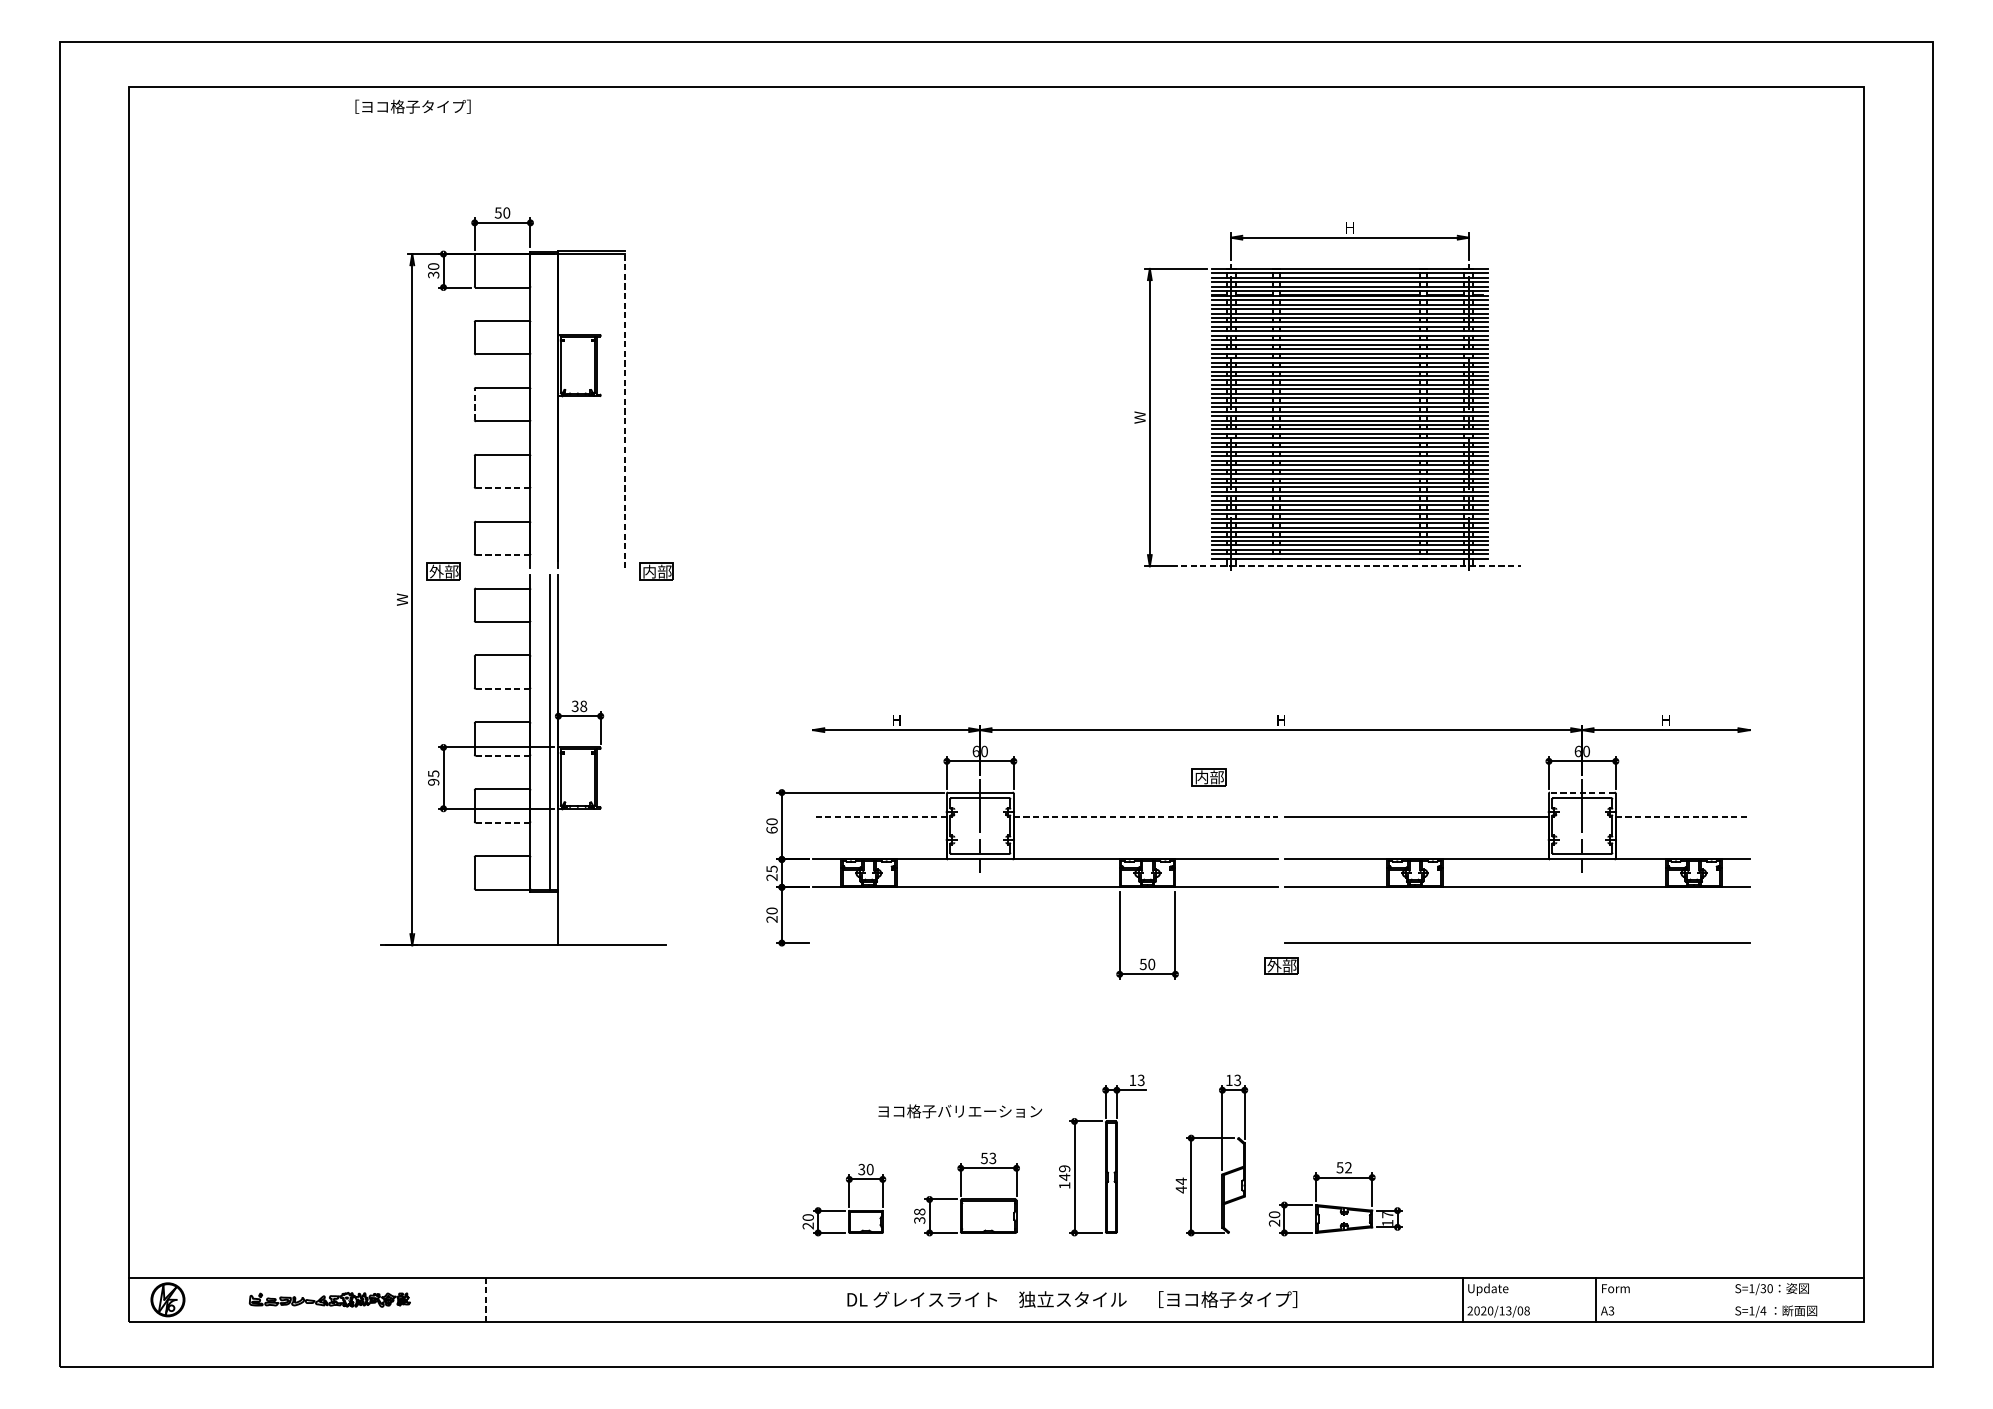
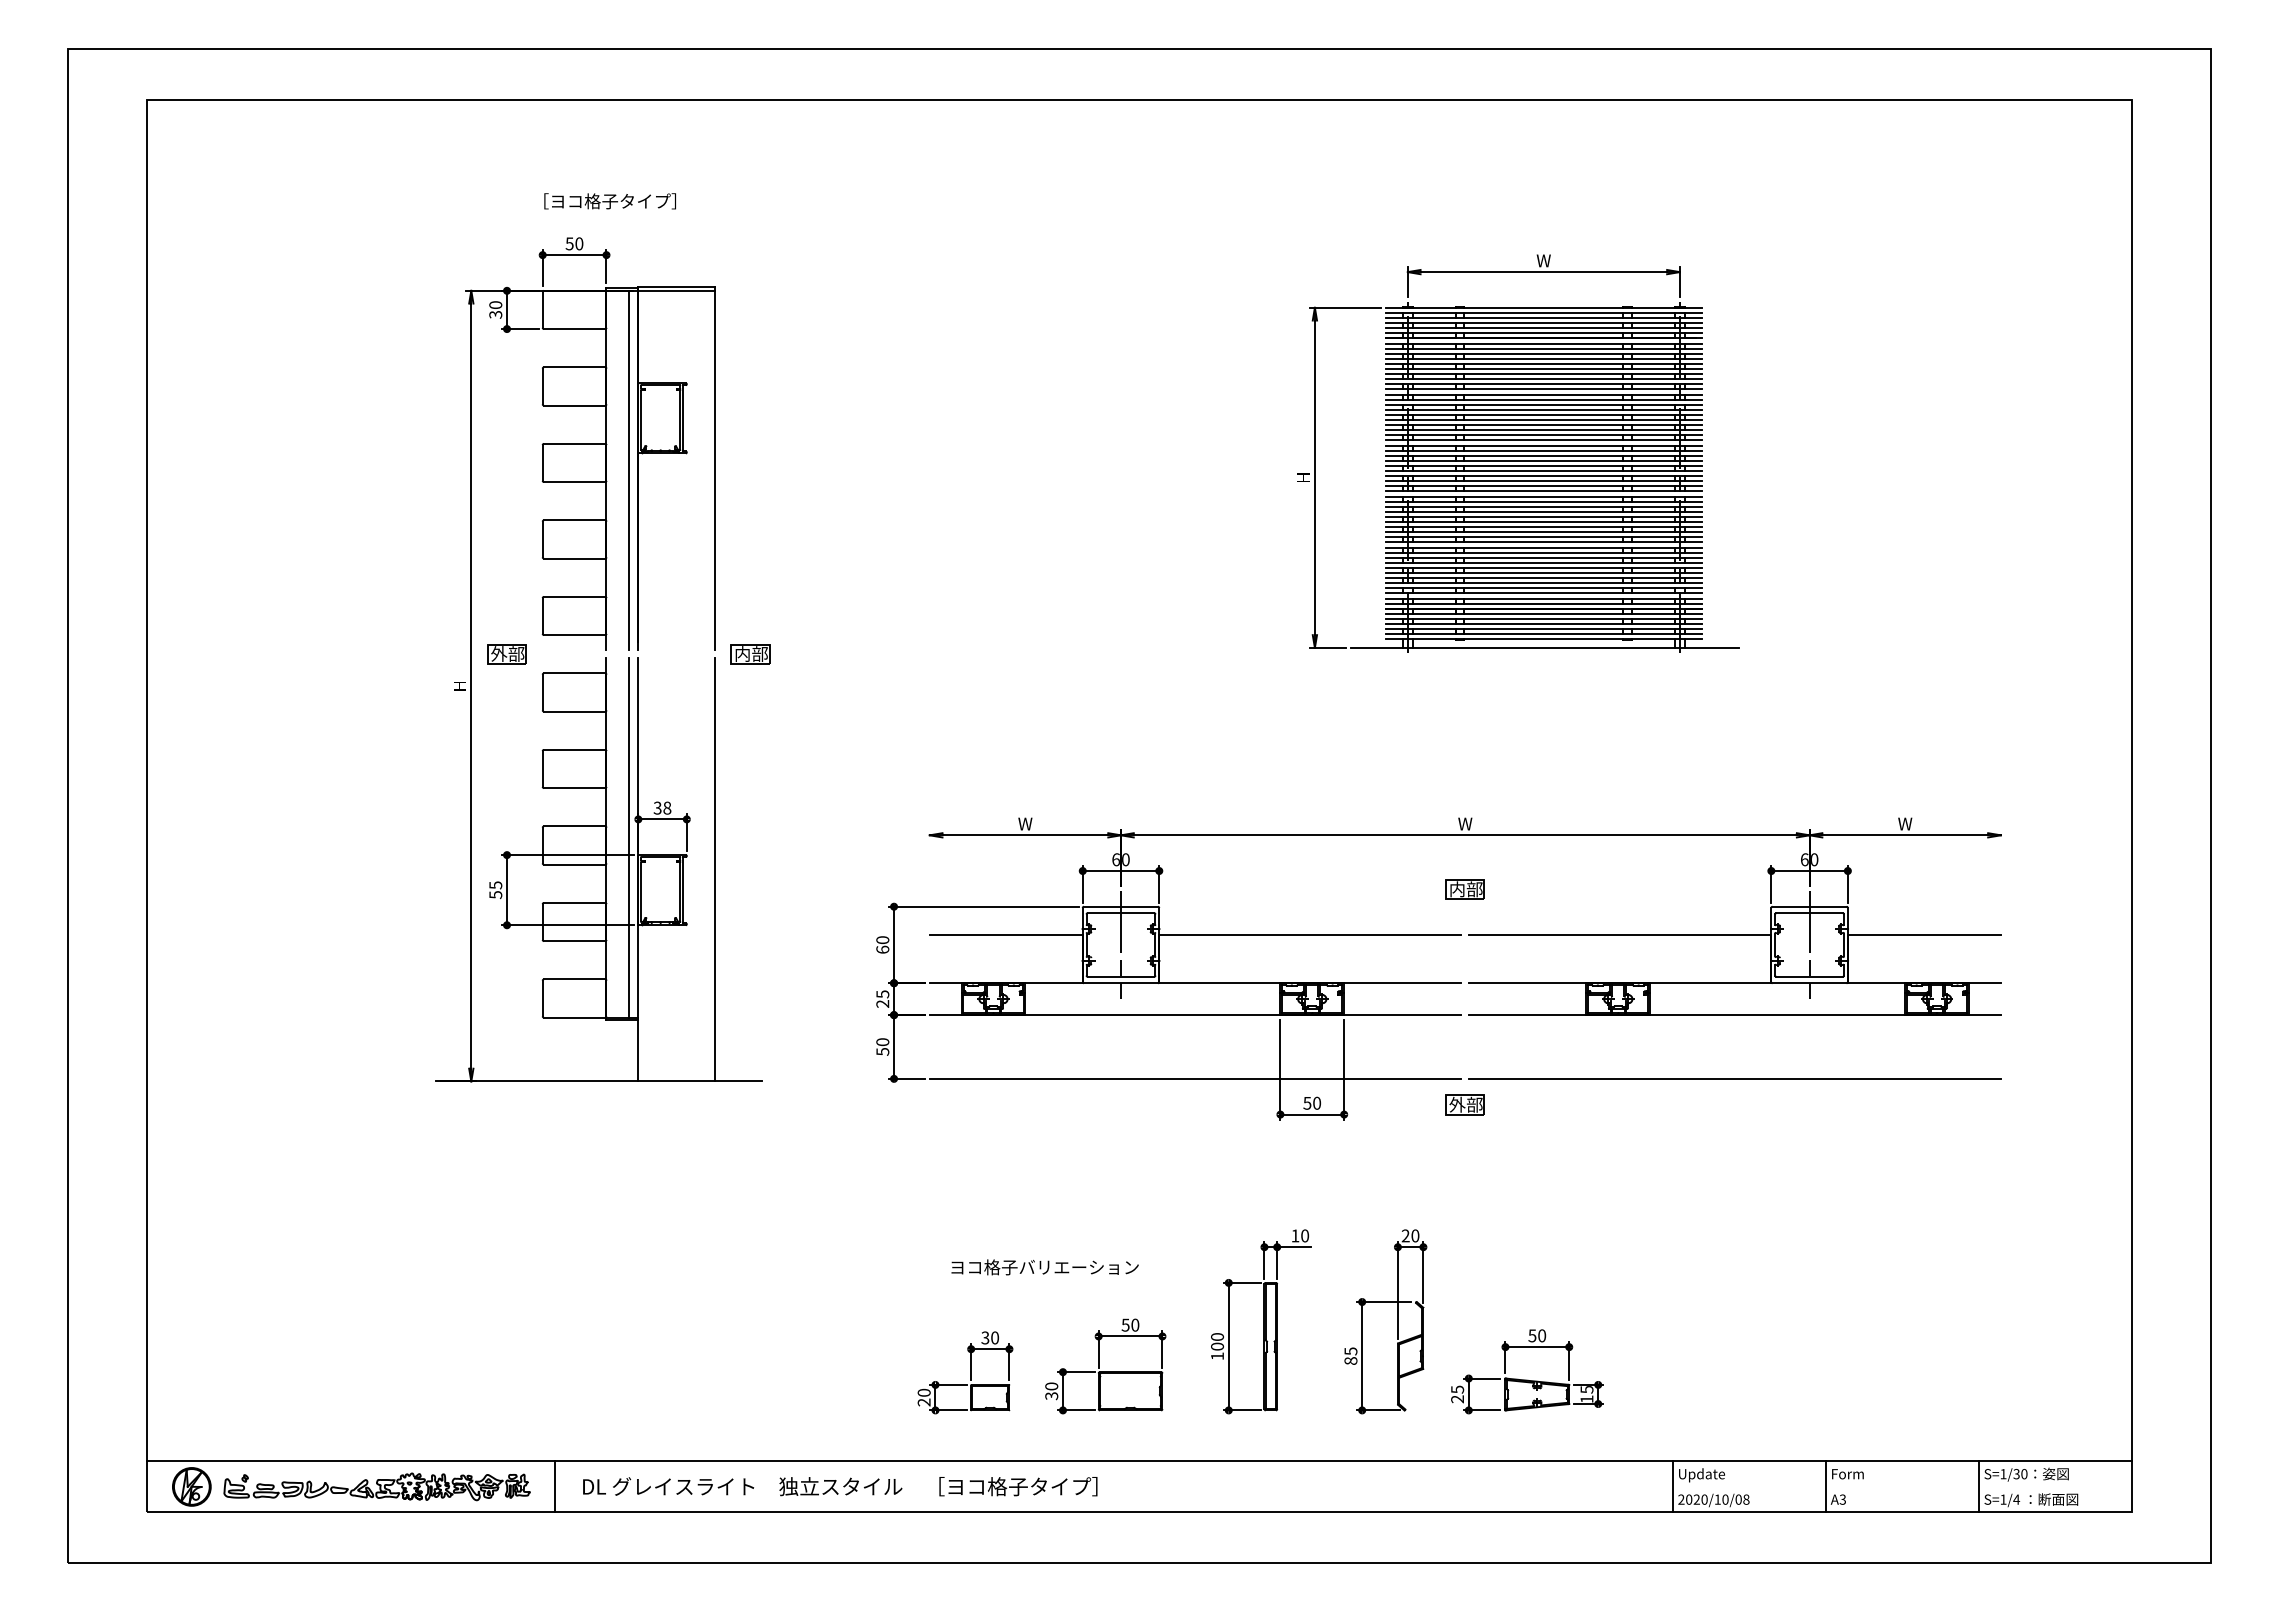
text: (412, 106) -> (609, 201), moved
text: (1349, 227) -> (1543, 260), H -> W
line: (474, 404) -> (542, 462), dashed -> solid
line: (624, 409) -> (714, 468), dashed -> solid
line: (549, 411) -> (628, 470), added
text: (1139, 417) -> (1303, 477), W -> H
line: (502, 488) -> (574, 558), dashed -> solid
line: (502, 555) -> (574, 635), dashed -> solid
line: (1351, 565) -> (1545, 647), dashed -> solid
text: (401, 600) -> (459, 686), W -> H
line: (502, 689) -> (574, 788), dashed -> solid
text: (896, 719) -> (1025, 823), H -> W
text: (1281, 719) -> (1465, 823), H -> W
text: (1666, 719) -> (1905, 823), H -> W
line: (502, 755) -> (574, 864), dashed -> solid
line: (624, 760) -> (714, 869), added
part: (1208, 777) -> (1464, 889), moved
text: (433, 782) -> (495, 895), 95 -> 55
line: (1582, 792) -> (1809, 906), dashed -> solid
line: (880, 816) -> (1006, 934), dashed -> solid
line: (1146, 816) -> (1310, 934), dashed -> solid
line: (1682, 816) -> (1924, 934), dashed -> solid
line: (502, 822) -> (574, 941), dashed -> solid
text: (771, 919) -> (882, 1051), 20 -> 50
line: (1045, 942) -> (1195, 1078), added
text: (1141, 1080) -> (1305, 1235), 13 -> 10
text: (1233, 1080) -> (1410, 1235), 13 -> 20
text: (959, 1111) -> (1044, 1267), moved
text: (993, 1158) -> (1135, 1325), 53 -> 50
text: (1348, 1167) -> (1542, 1335), 52 -> 50
text: (1064, 1173) -> (1217, 1342), 149 -> 100
text: (1180, 1185) -> (1350, 1356), 44 -> 85
text: (919, 1212) -> (1051, 1386), 38 -> 30
text: (1274, 1214) -> (1457, 1389), 20 -> 25
text: (1387, 1214) -> (1586, 1389), 17 -> 15
part: (329, 1299) -> (376, 1486), size x1.67
line: (485, 1299) -> (555, 1486), dashed -> solid
text: (1072, 1299) -> (840, 1486), moved
line: (1730, 1299) -> (1978, 1486), added
text: (1508, 1310) -> (1725, 1499), 2020/13/08 -> 2020/10/08

